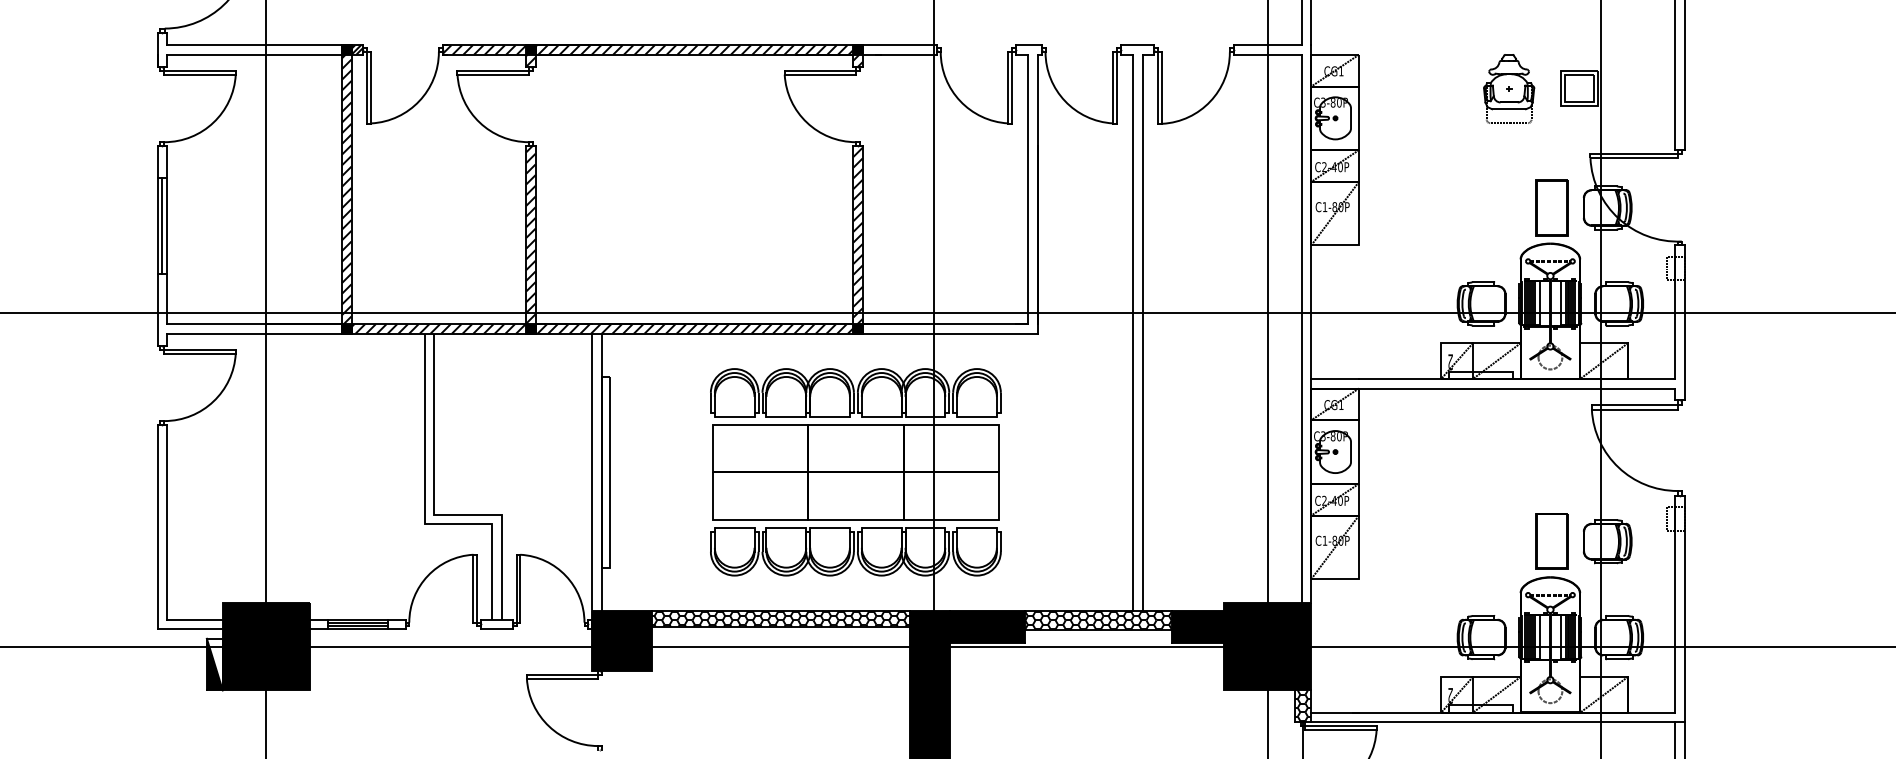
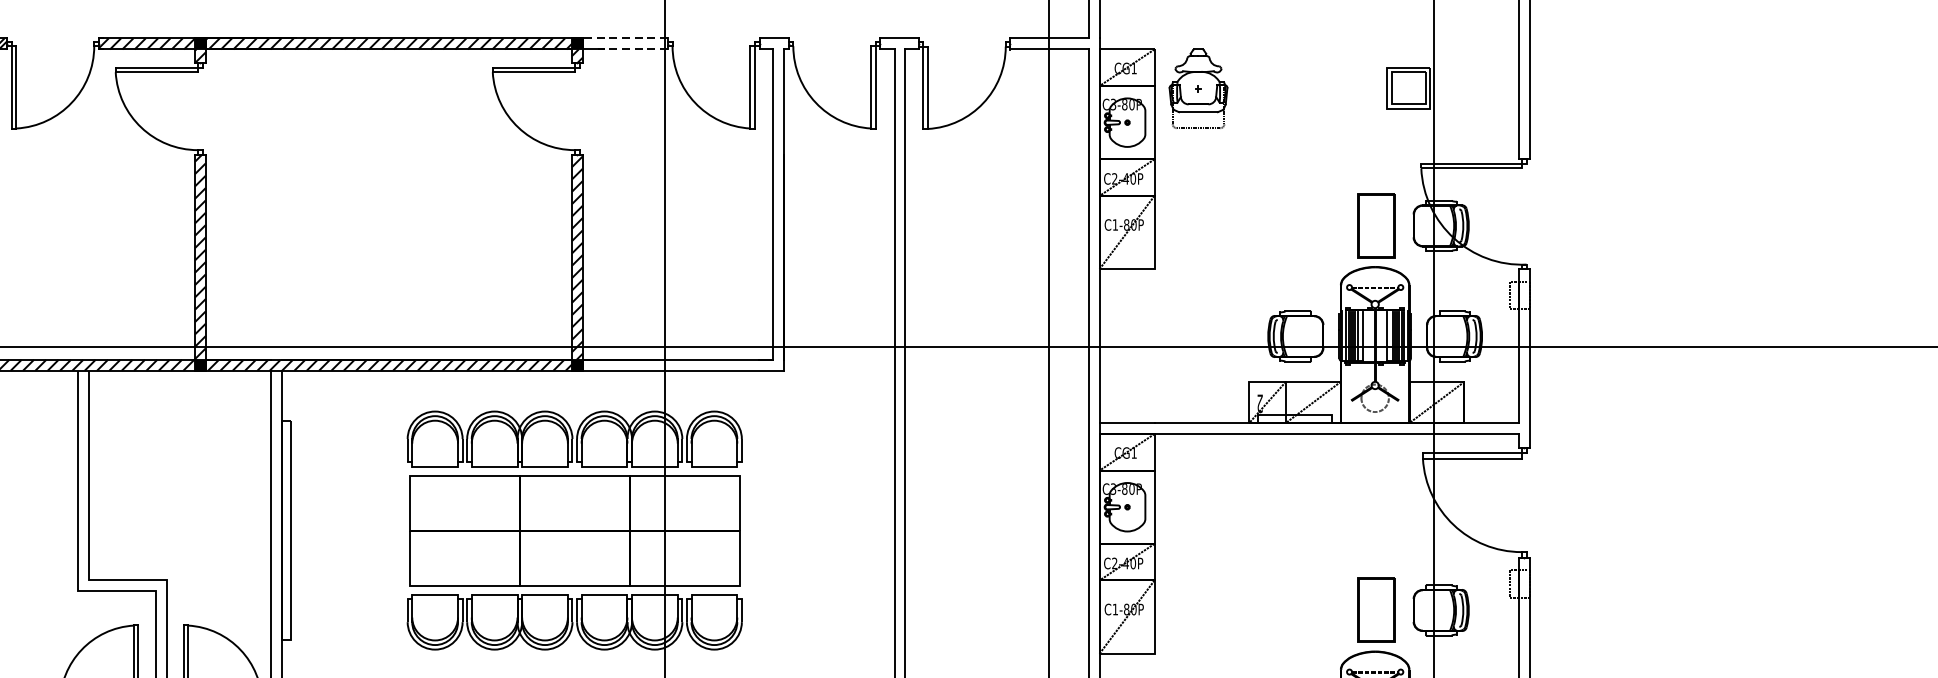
line: (899, 45) -> (625, 38), solid -> dashed
line: (906, 54) -> (633, 49), solid -> dashed
part: (1509, 88) -> (1198, 88), moved

